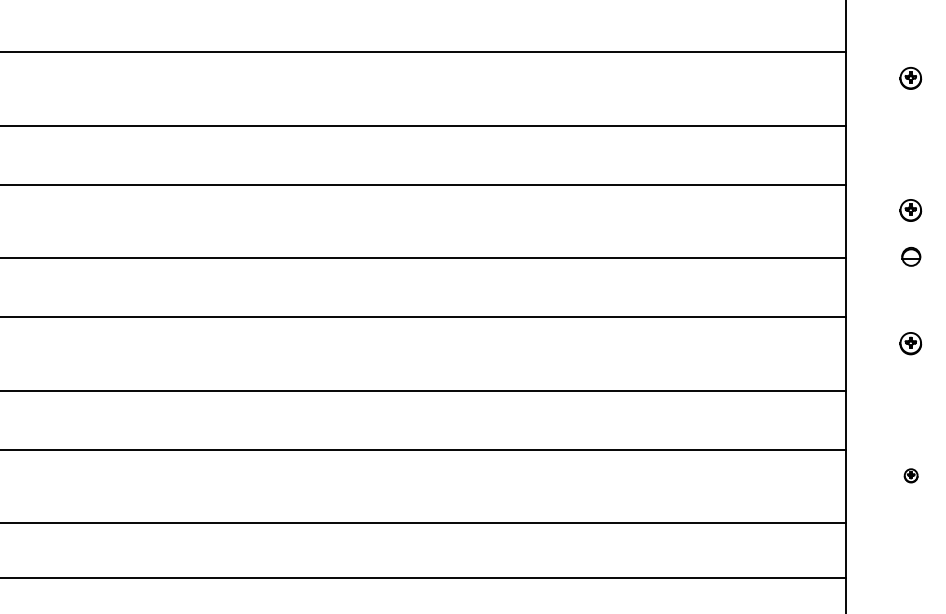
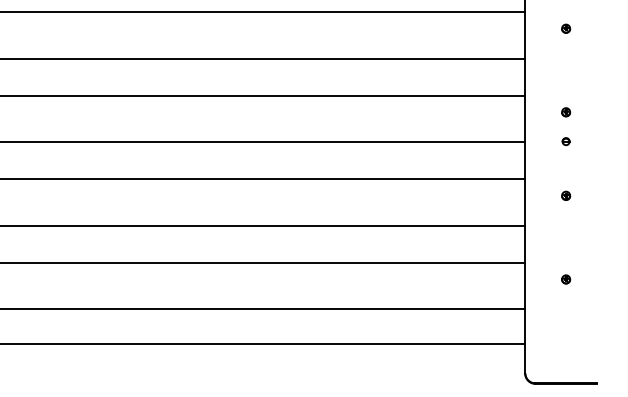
part: (911, 77) -> (566, 28), size x0.62
part: (911, 210) -> (566, 112), size x0.62
part: (910, 256) -> (565, 141), size x0.62
part: (911, 342) -> (566, 195), size x0.62

